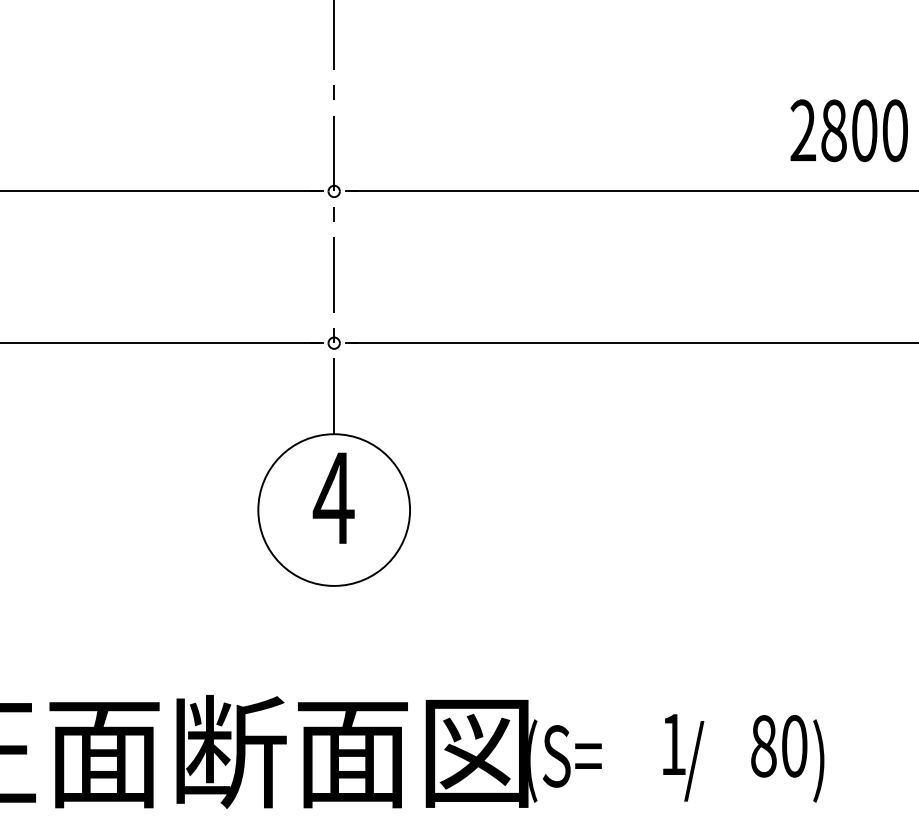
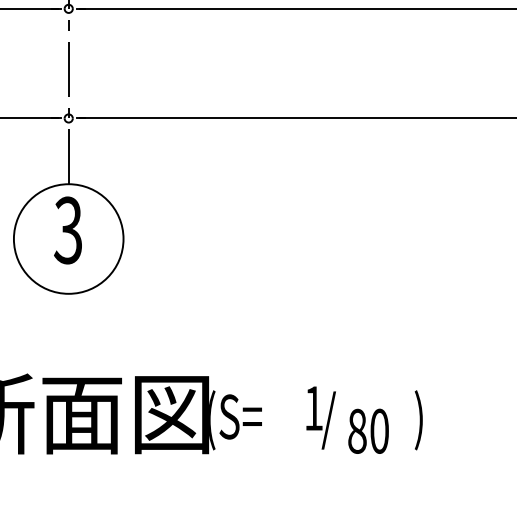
text: (333, 498) -> (68, 230), 4 -> 3
text: (779, 746) -> (368, 431), moved

